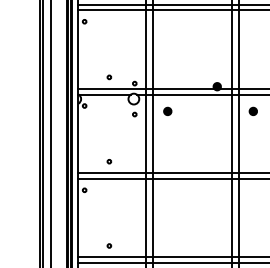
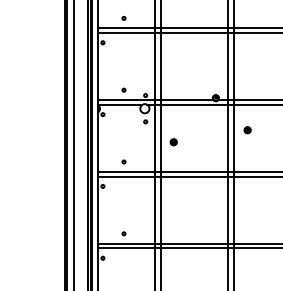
part: (167, 111) -> (173, 142), moved
part: (253, 111) -> (247, 130), moved

